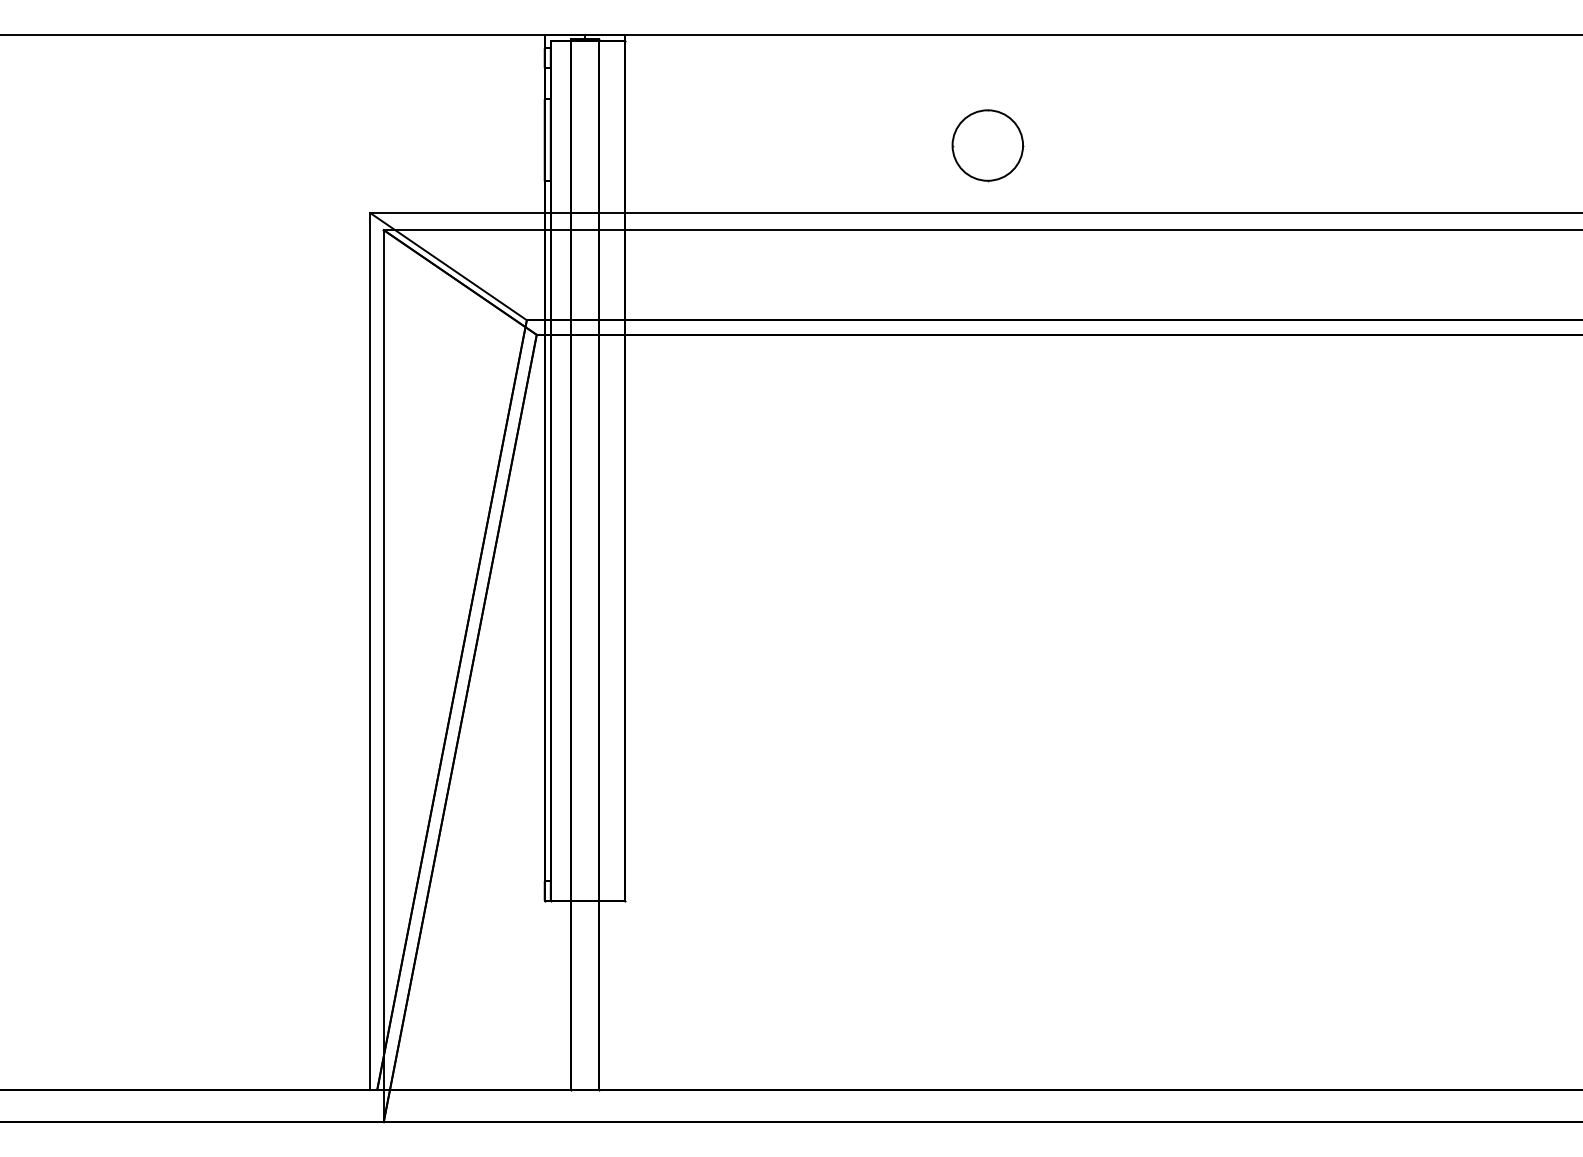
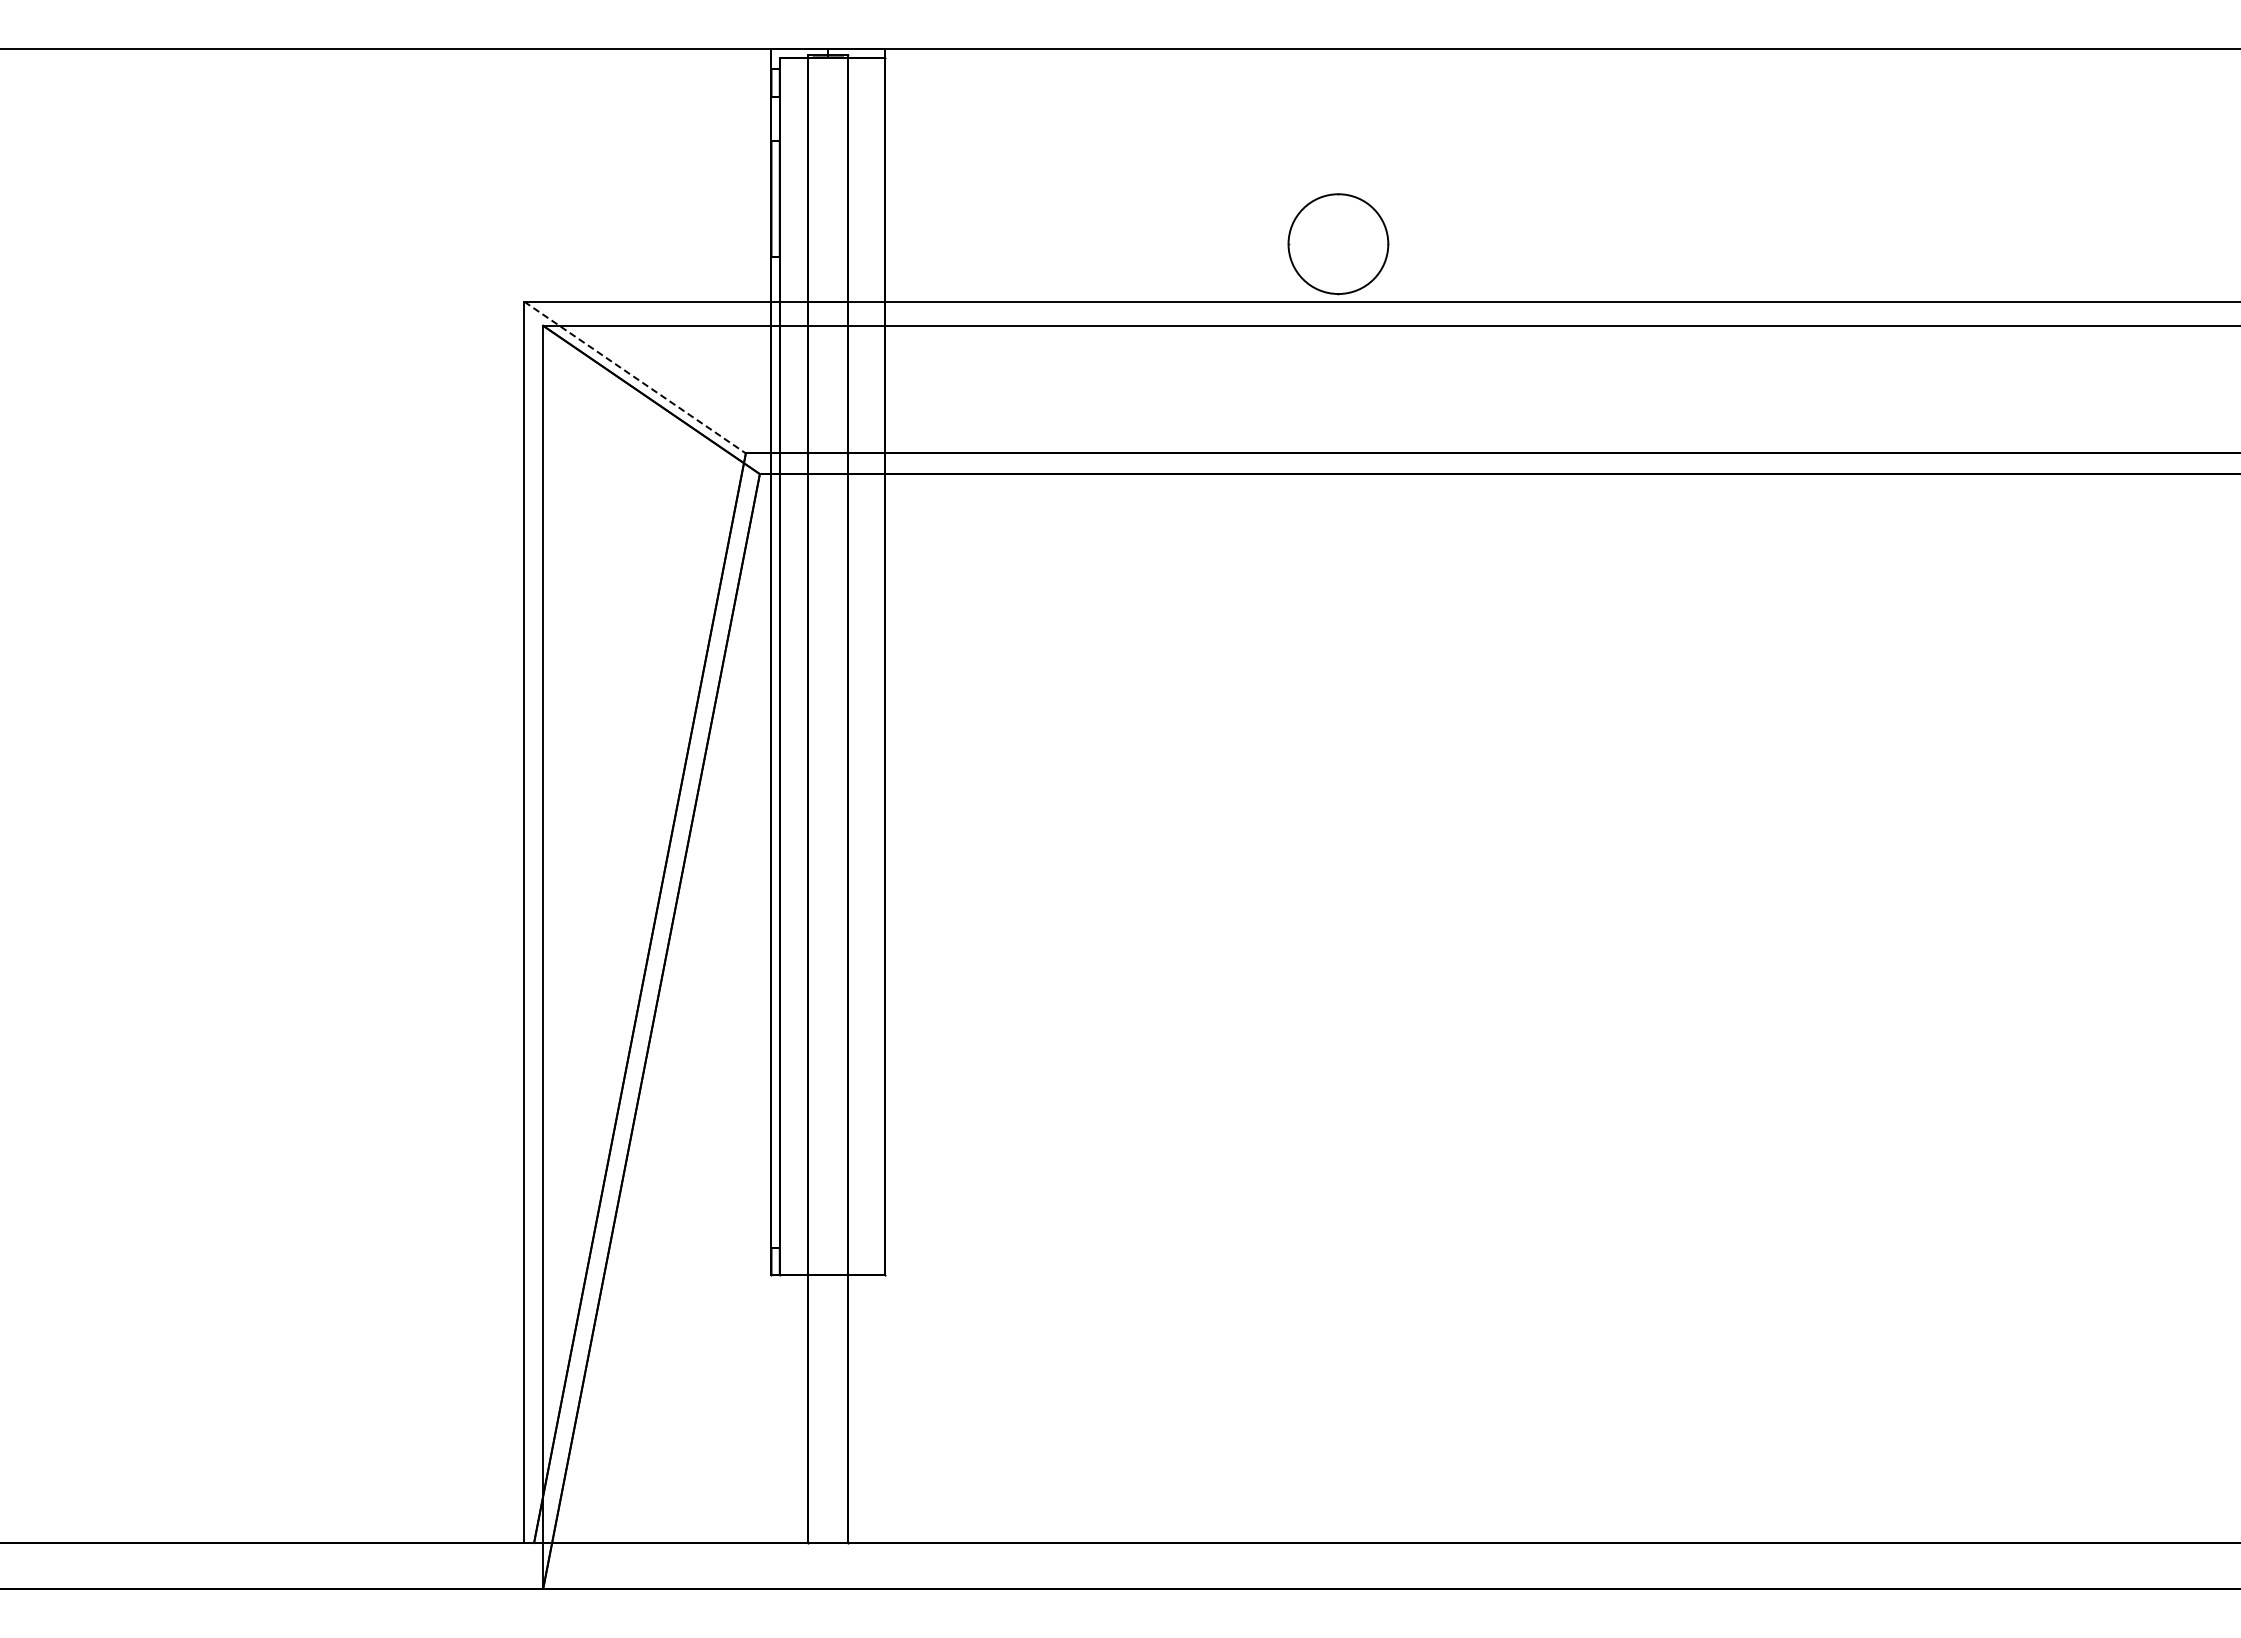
part: (987, 145) -> (1338, 244), moved
line: (448, 266) -> (635, 377), solid -> dashed

